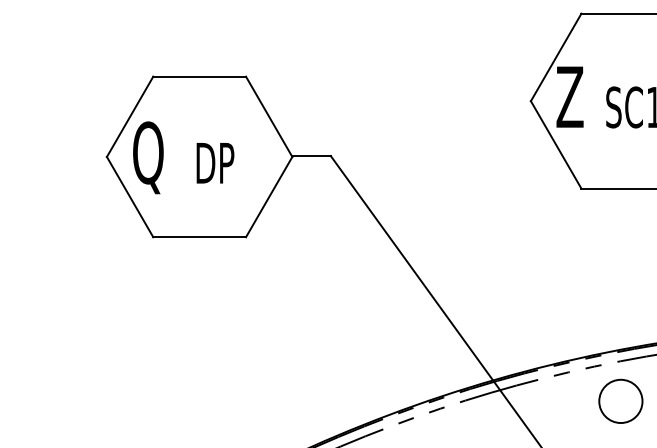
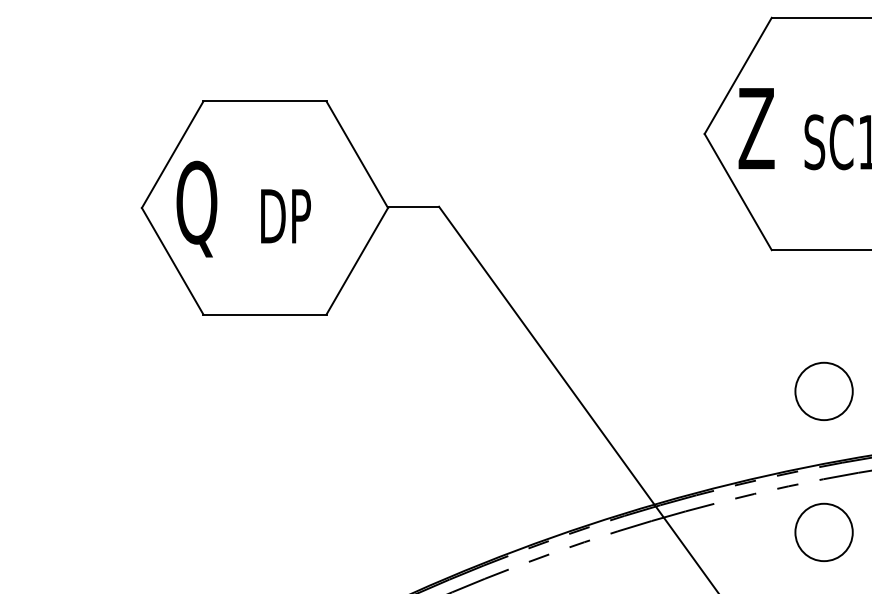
circle: (620, 294) -> (823, 390), added

